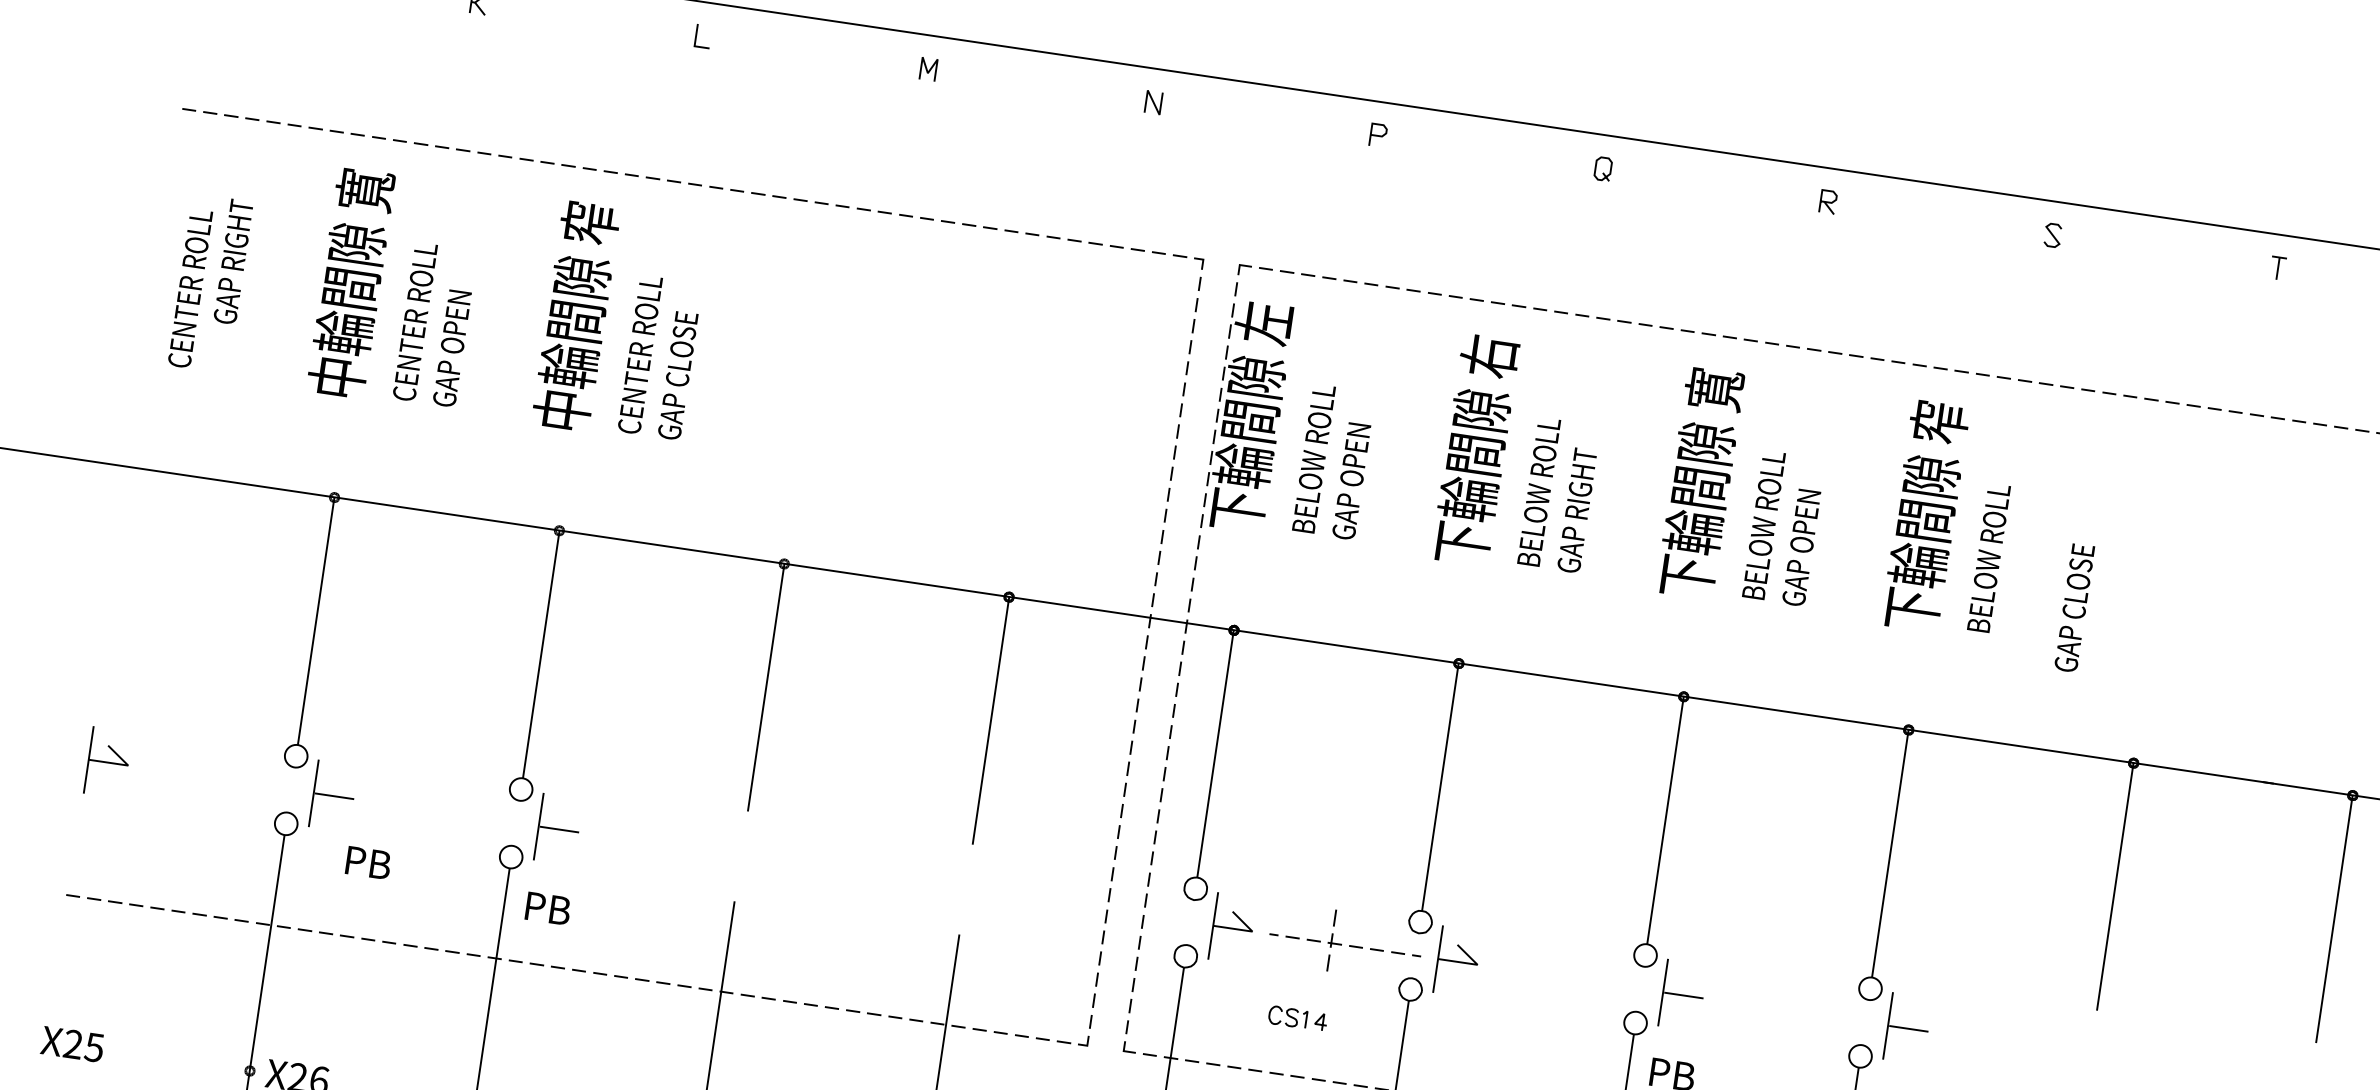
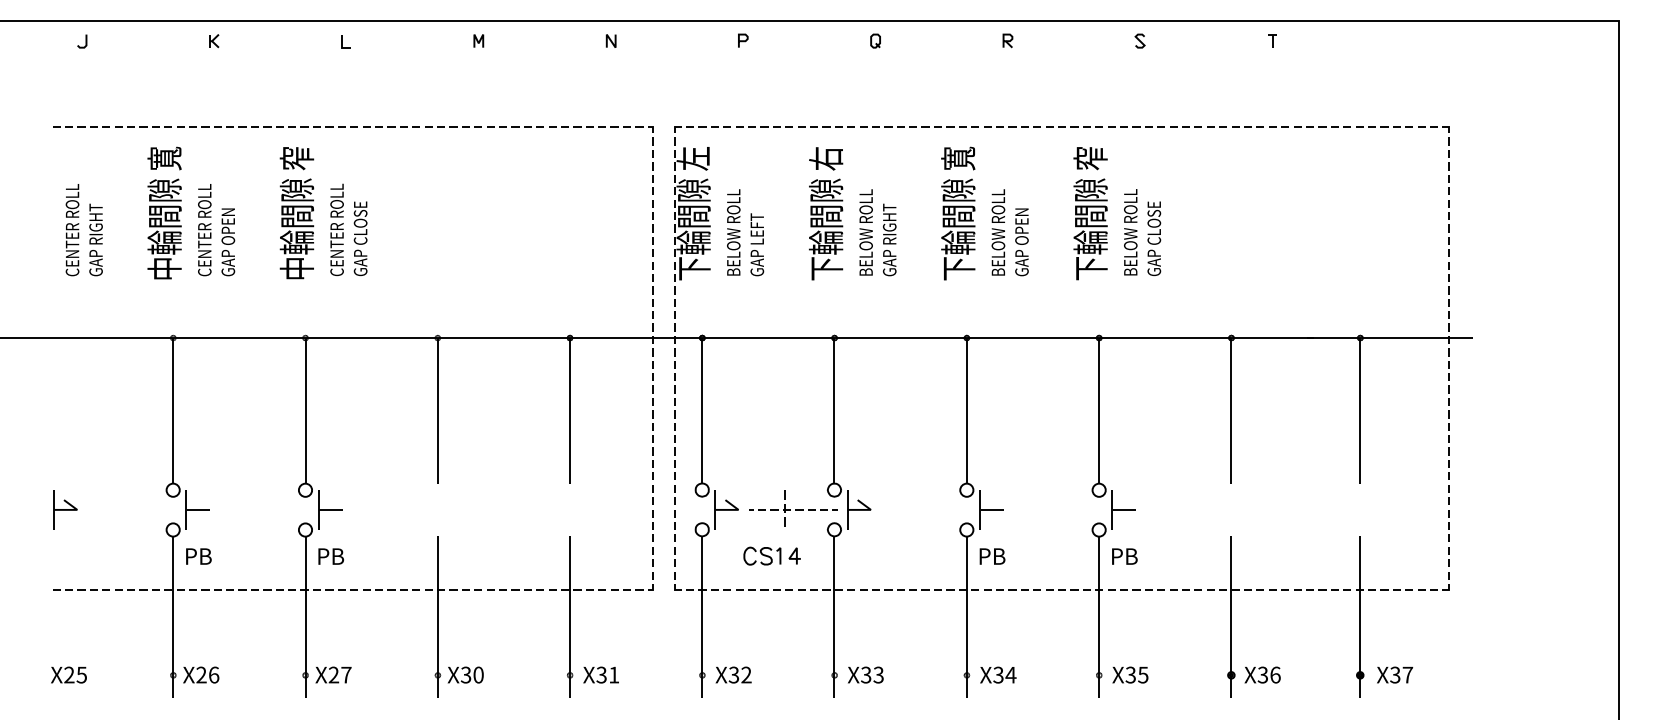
text: (232, 260) -> (95, 239), moved
text: (1355, 454) -> (757, 226), GAP OPEN -> GAP LEFT
text: (2075, 607) -> (1154, 238), moved
text: (367, 862) -> (198, 556), moved
part: (1297, 1017) -> (771, 555), size x1.67

